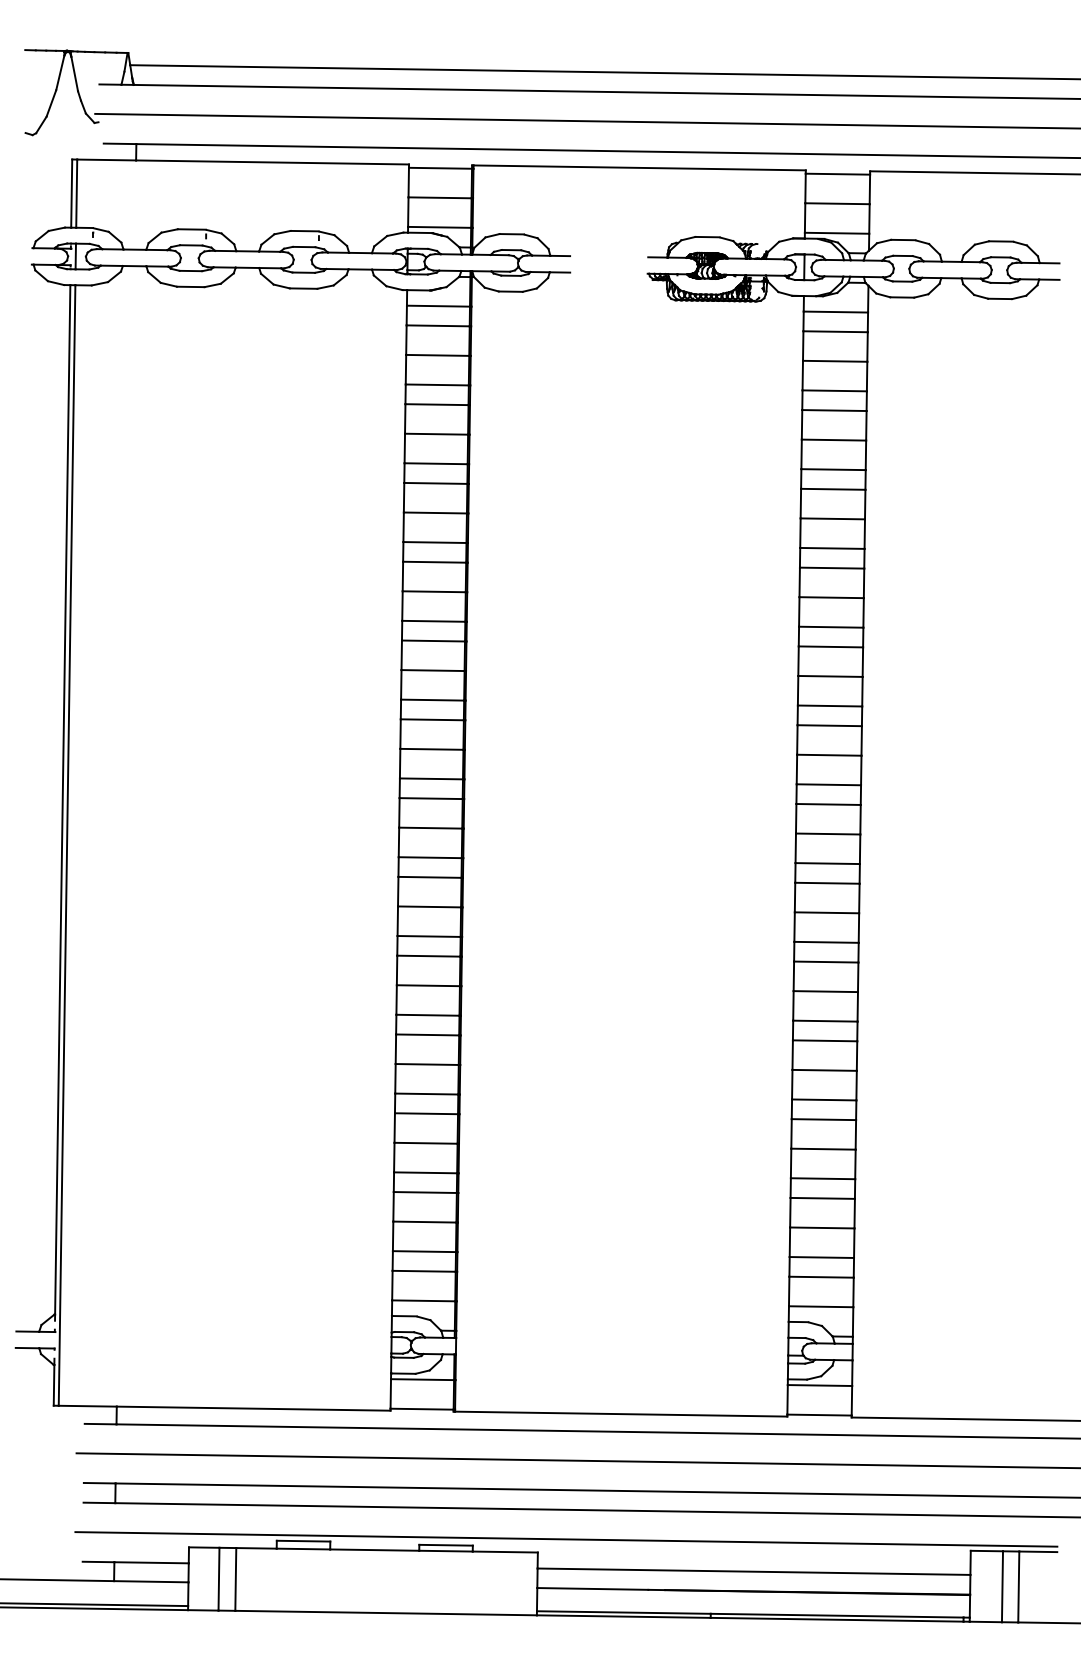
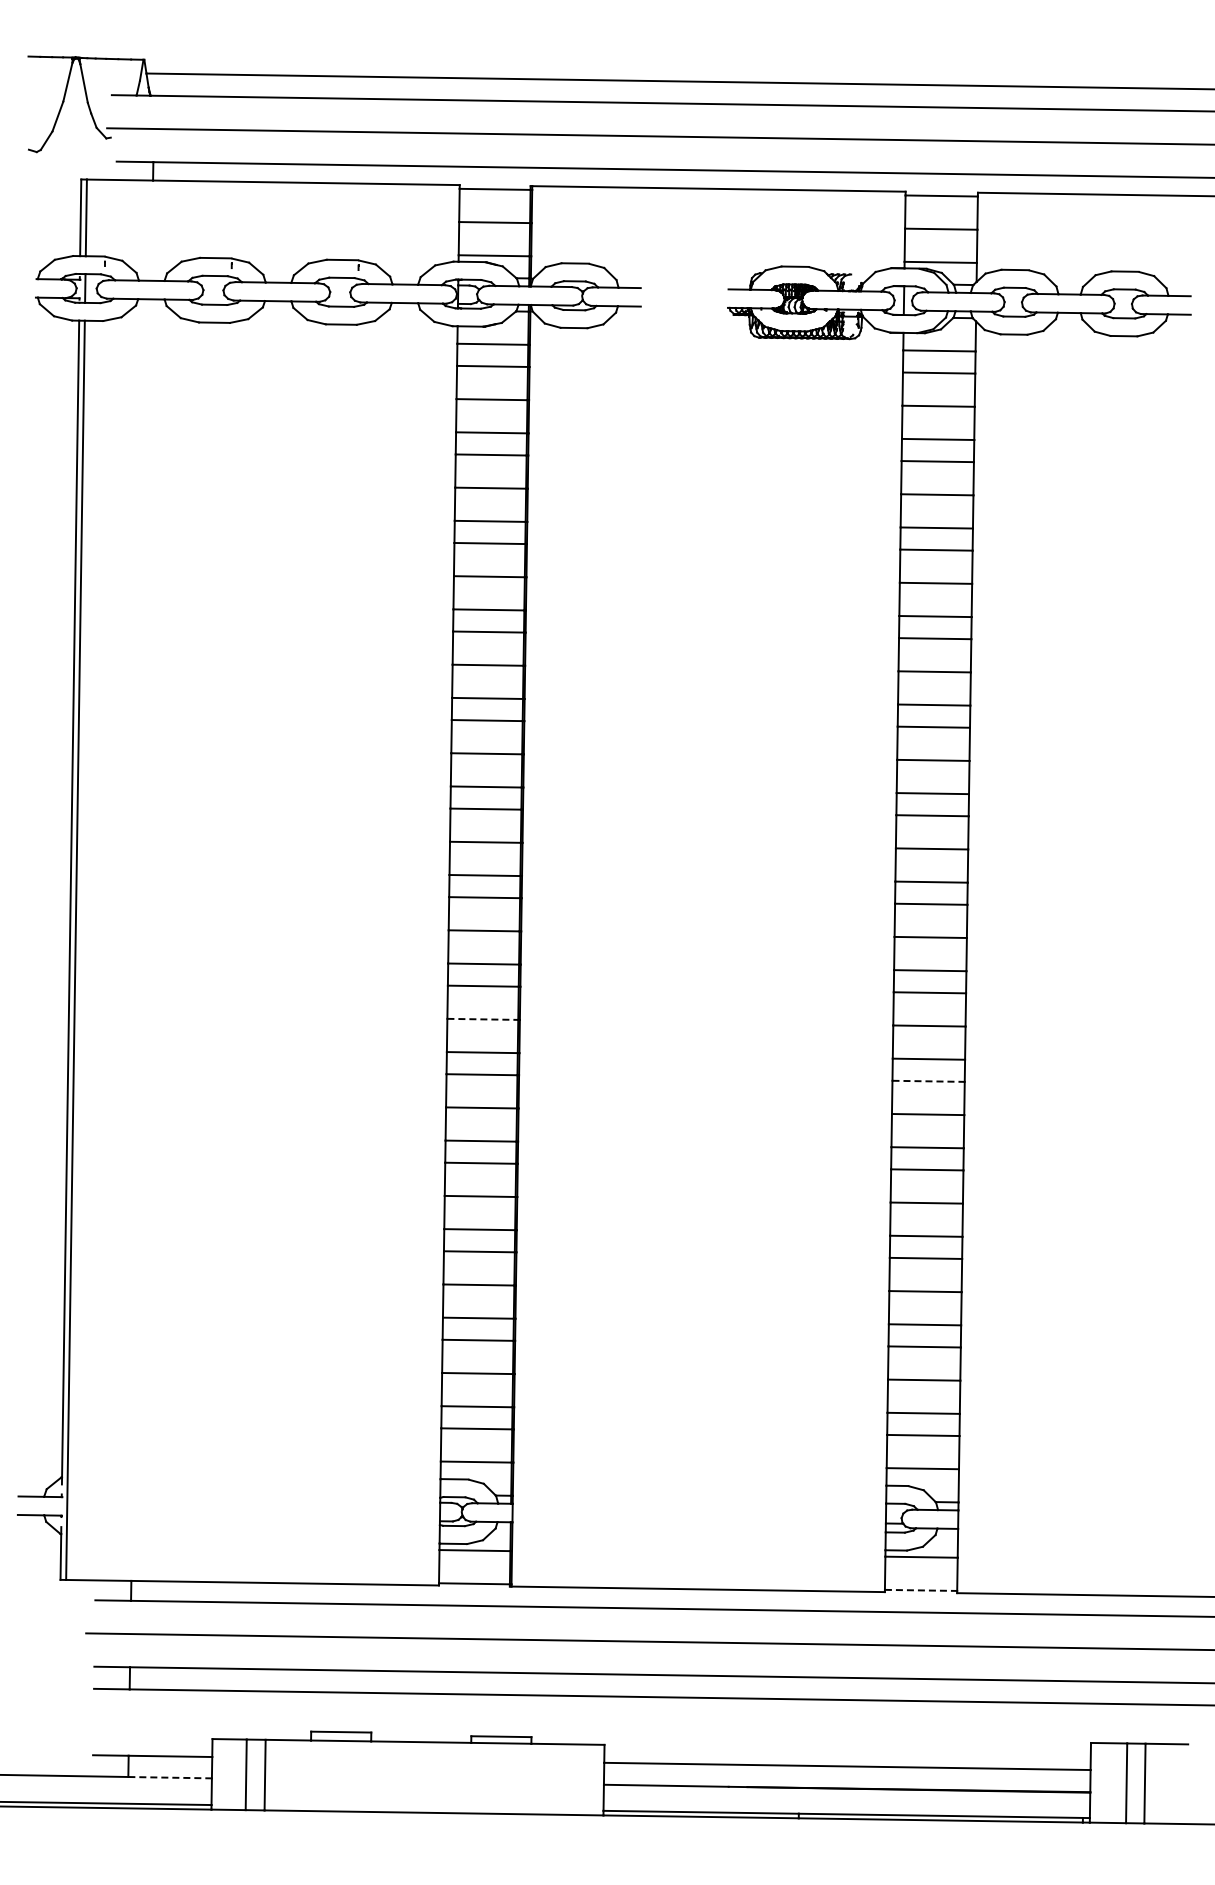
line: (430, 907) -> (483, 1019), solid -> dashed
line: (827, 962) -> (929, 1081), solid -> dashed
line: (819, 1415) -> (921, 1590), solid -> dashed
line: (566, 1538) -> (636, 1729), removed
line: (151, 1581) -> (170, 1777), solid -> dashed

